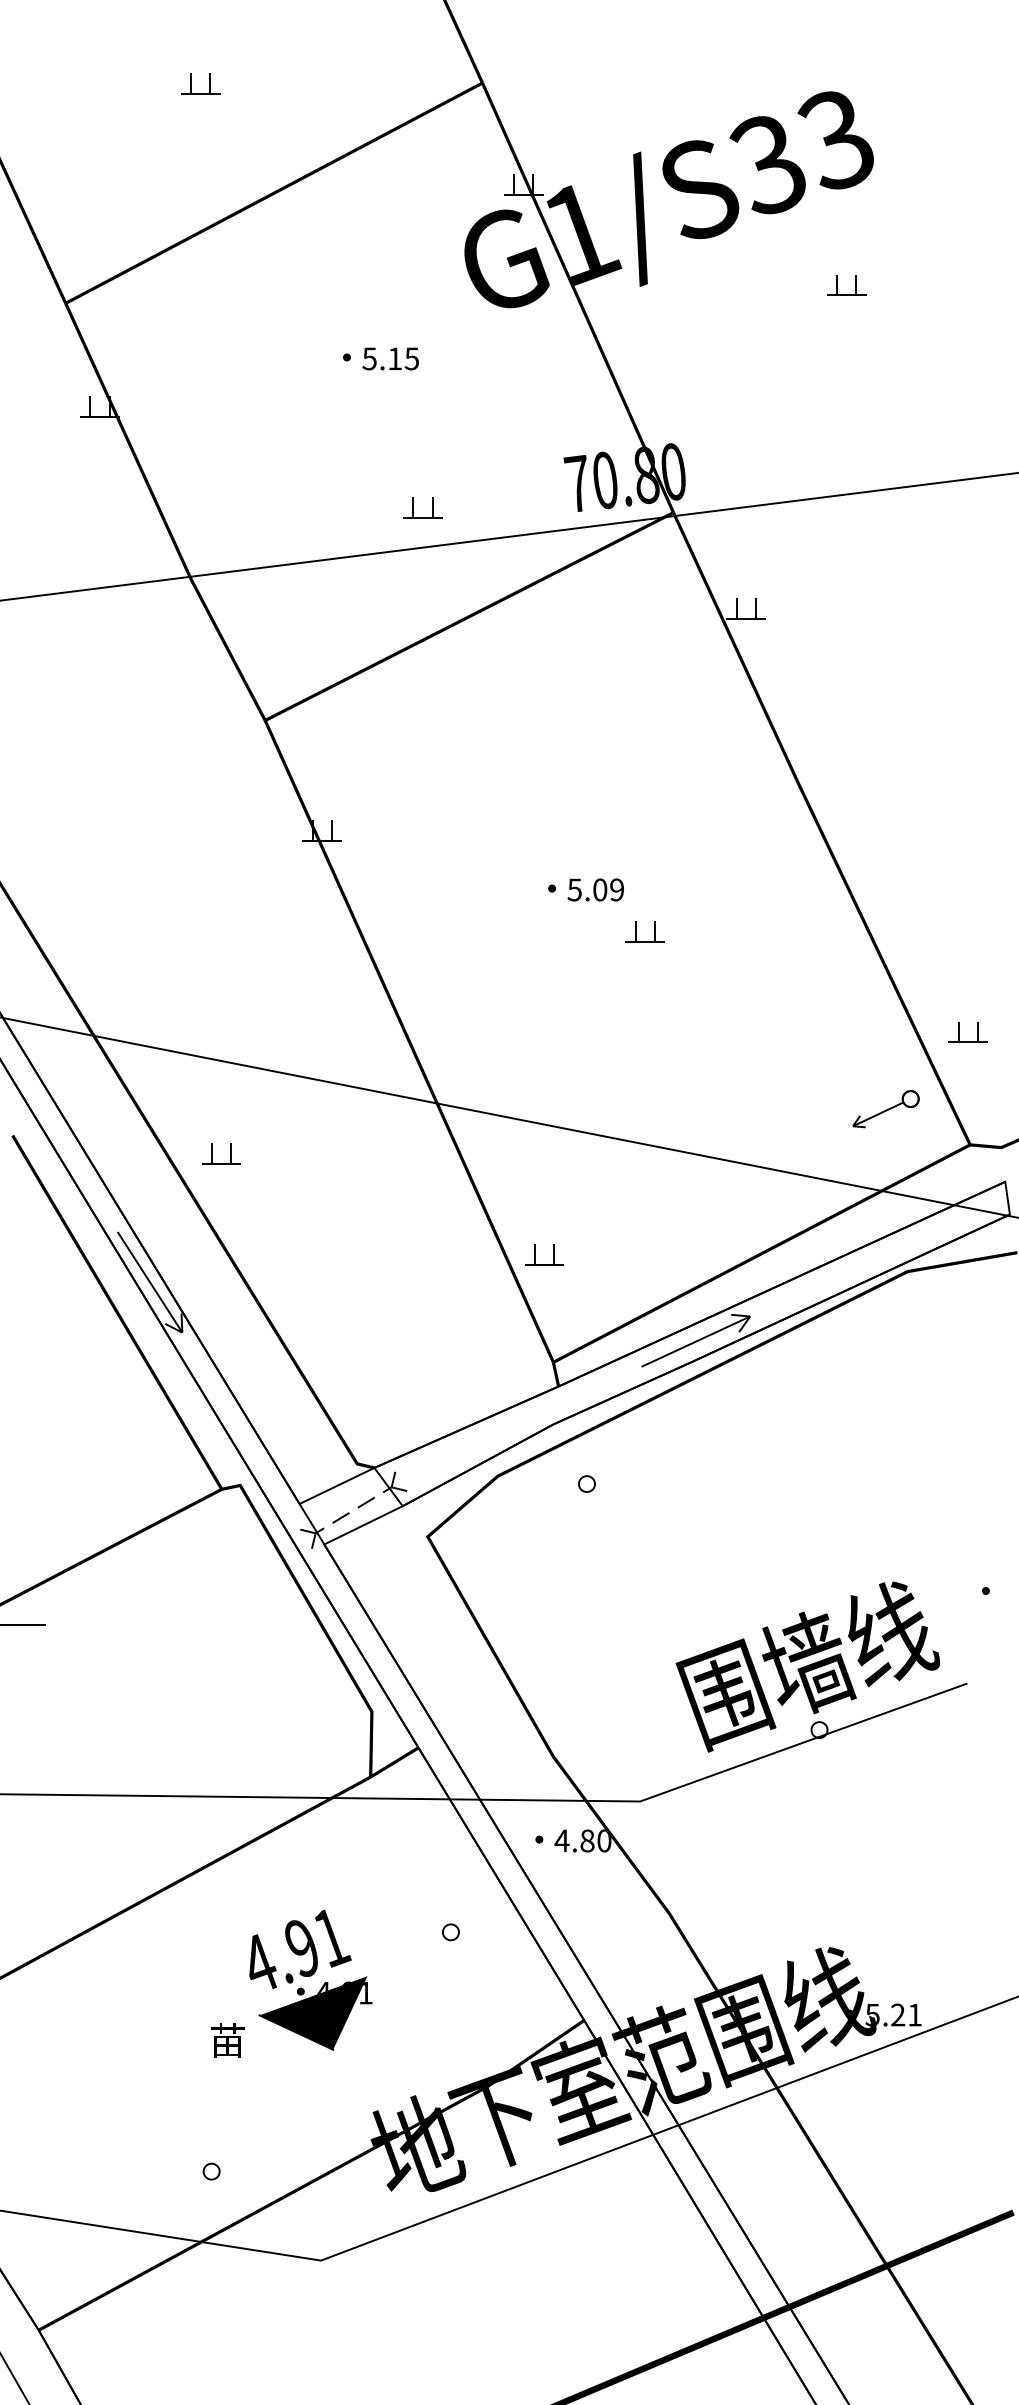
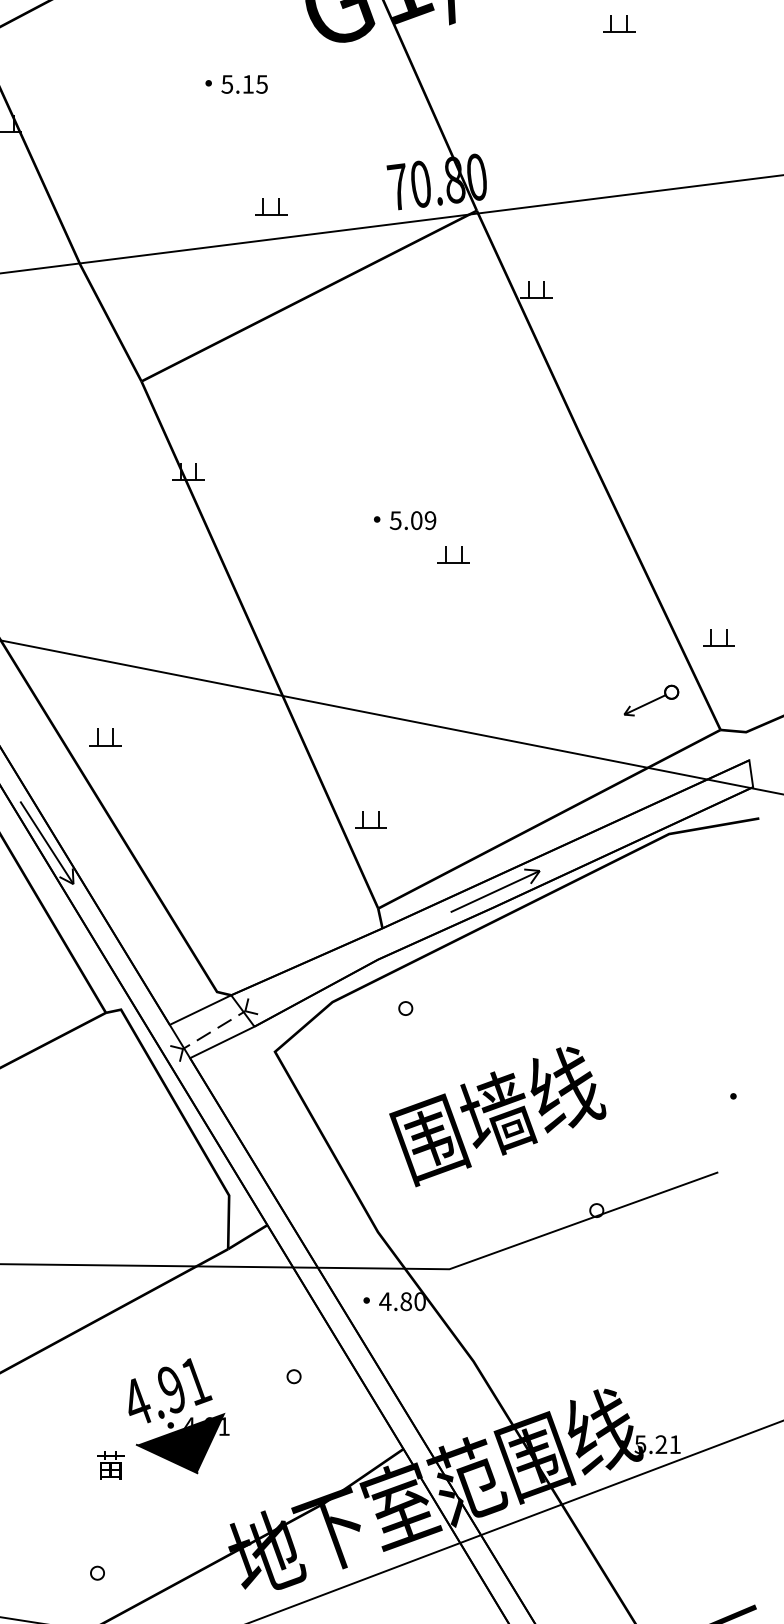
text: (807, 1666) -> (497, 1116), moved

